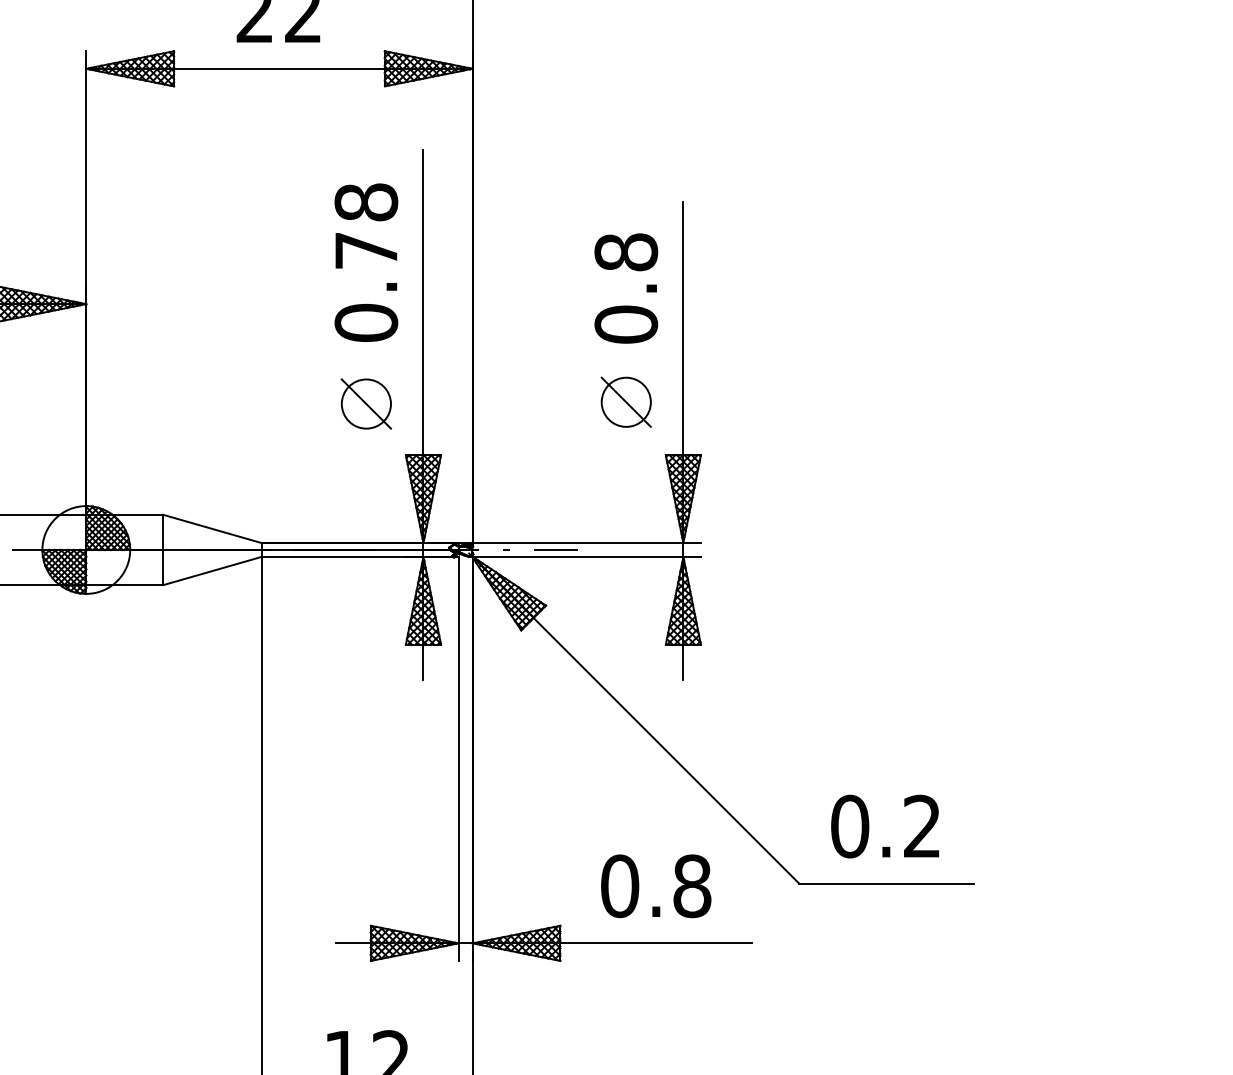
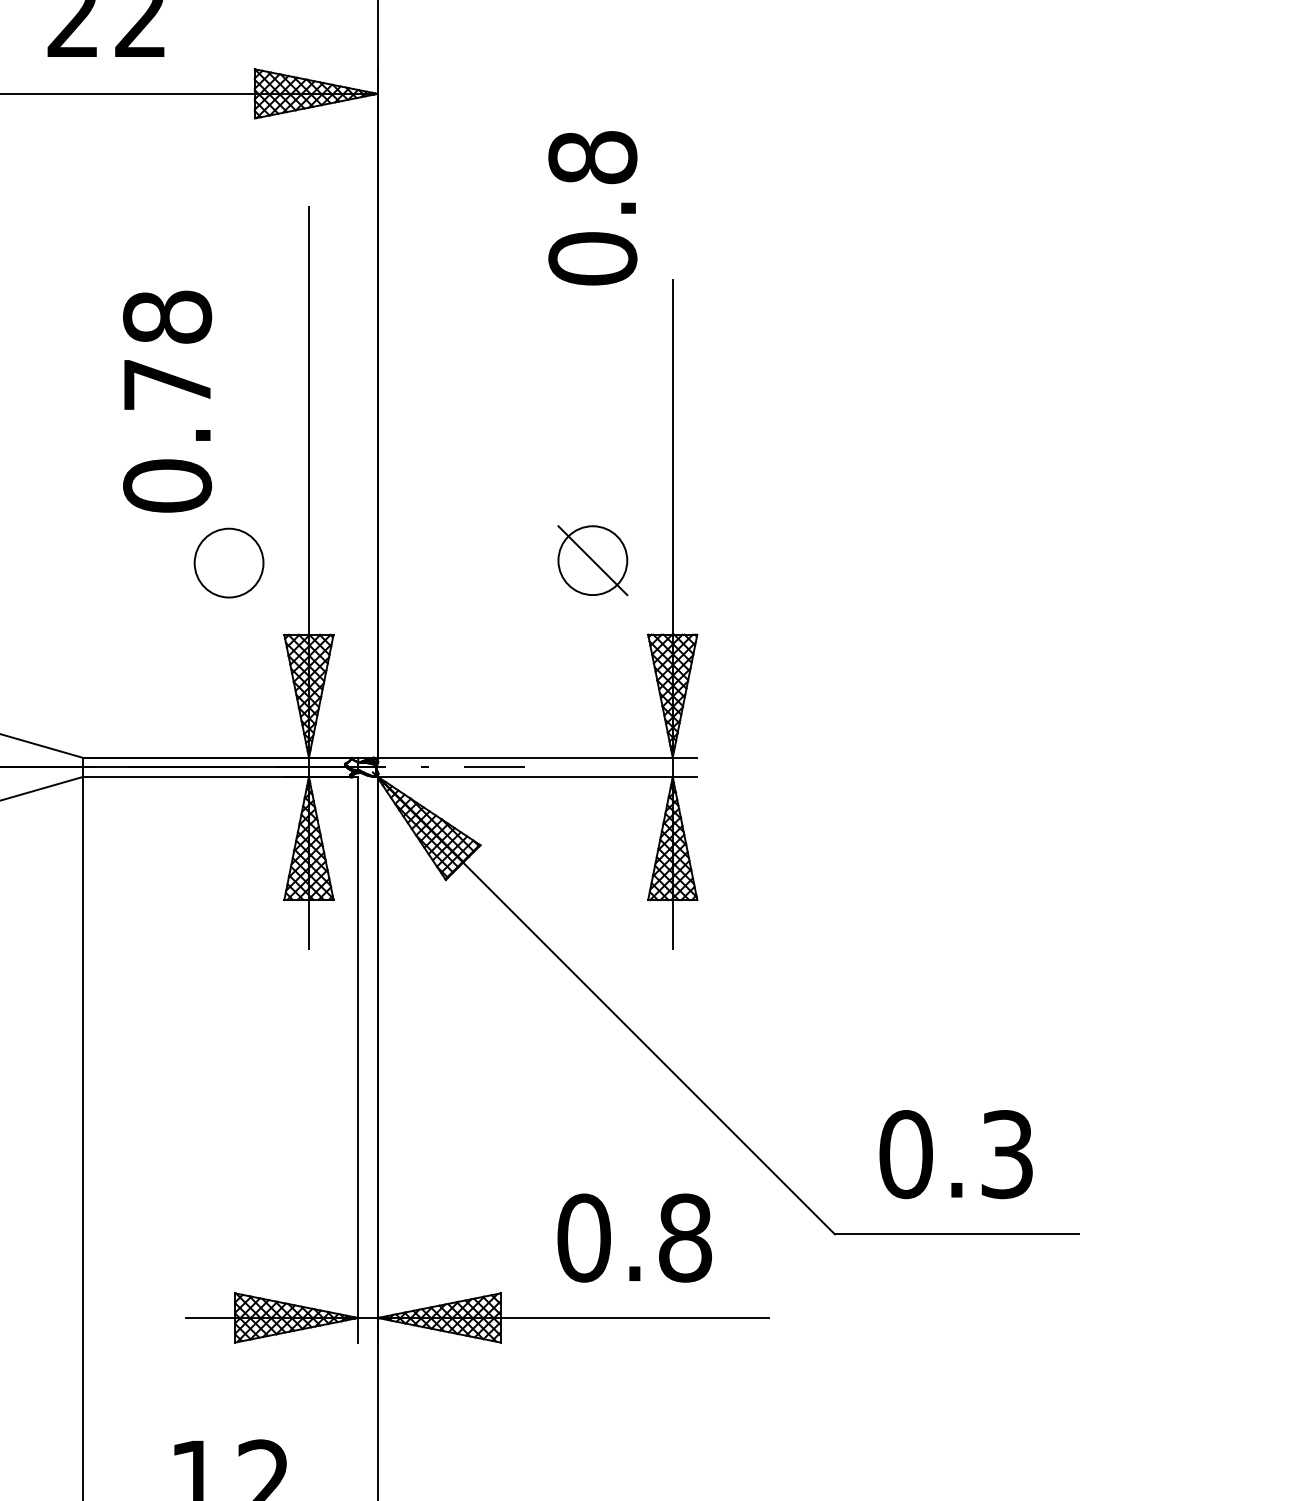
text: (366, 262) -> (167, 401), moved
text: (626, 288) -> (593, 208), moved
line: (365, 403) -> (227, 562), removed
text: (922, 826) -> (1007, 1154), 0.2 -> 0.3

